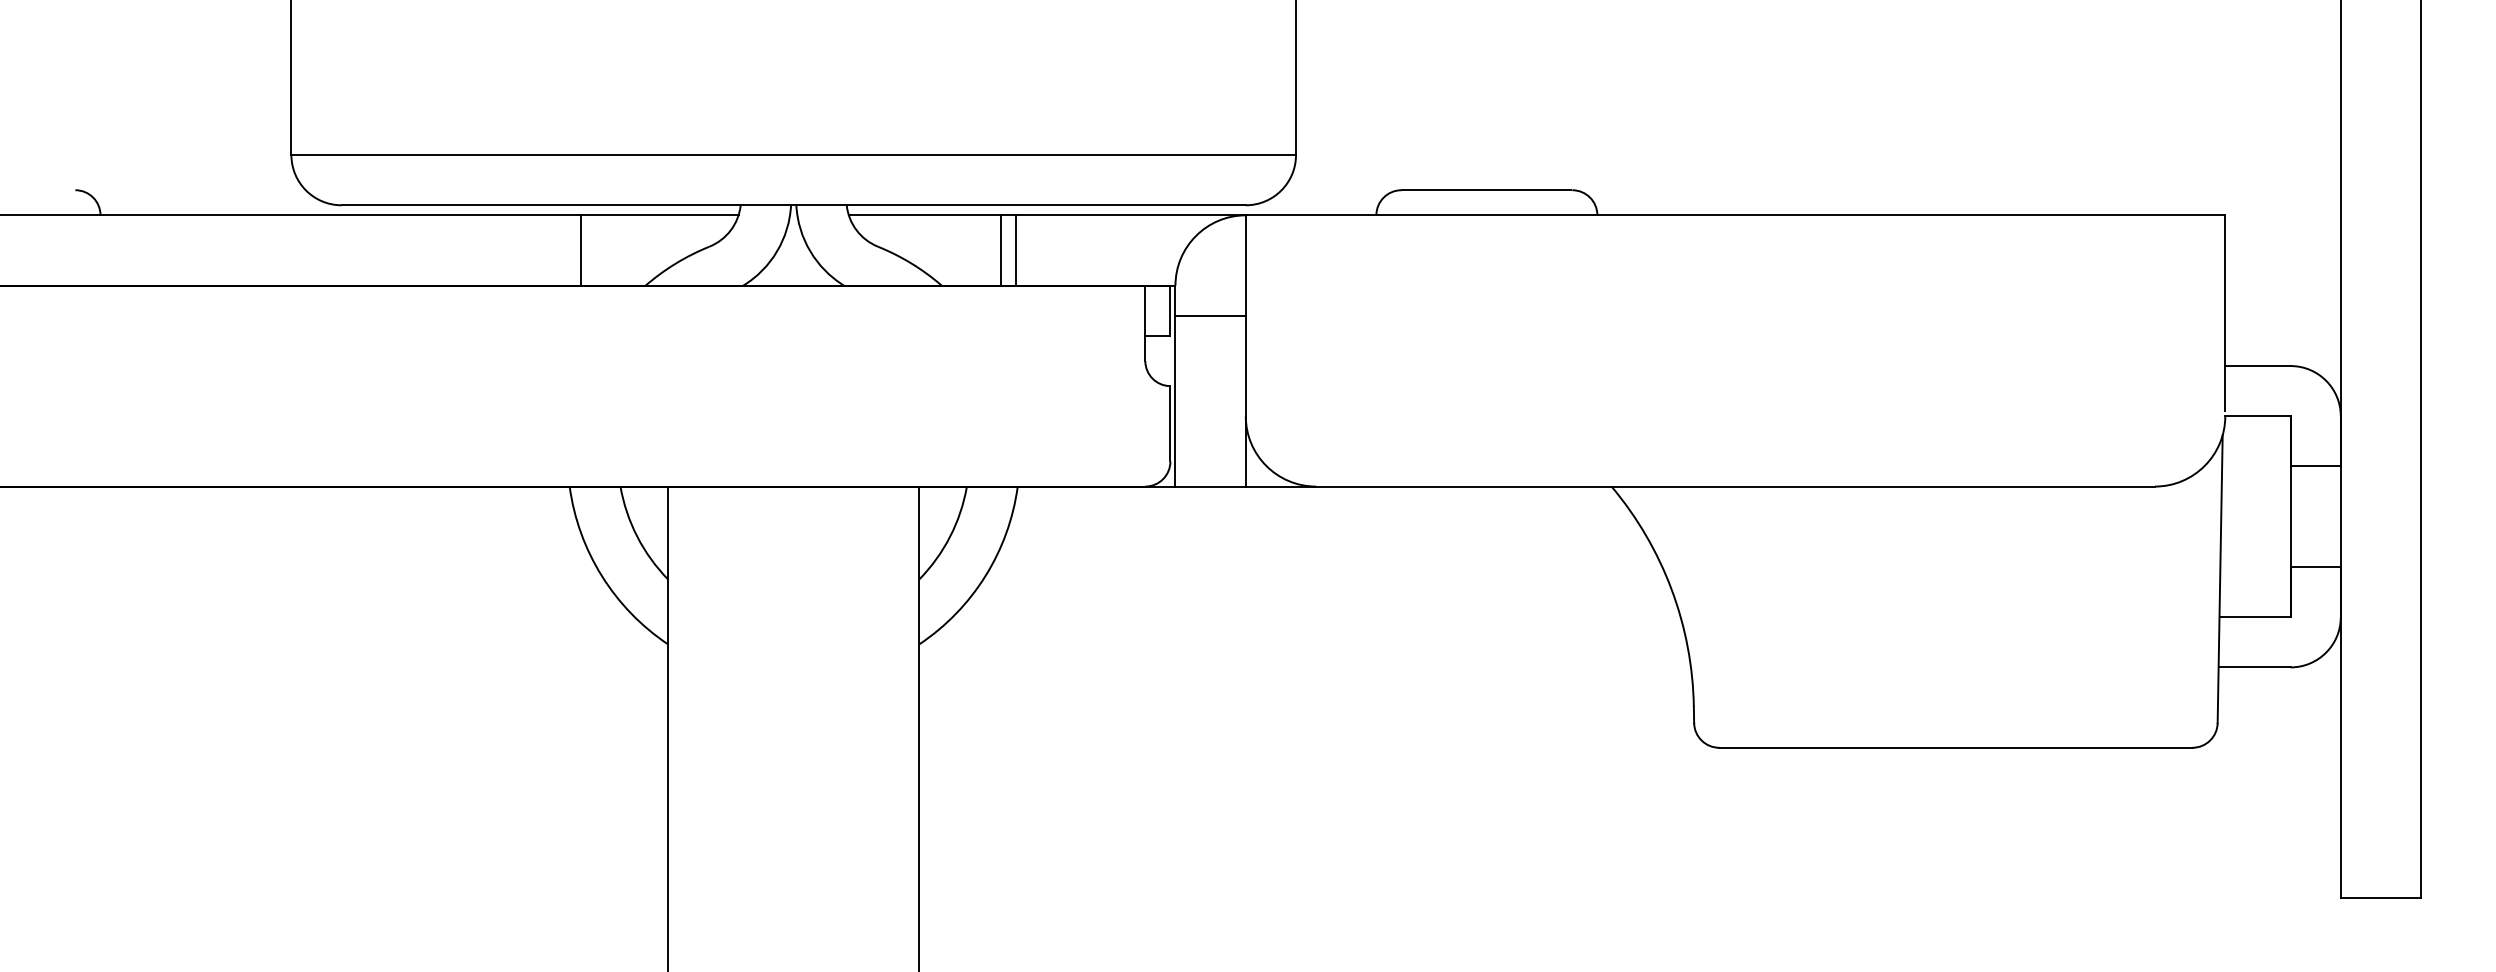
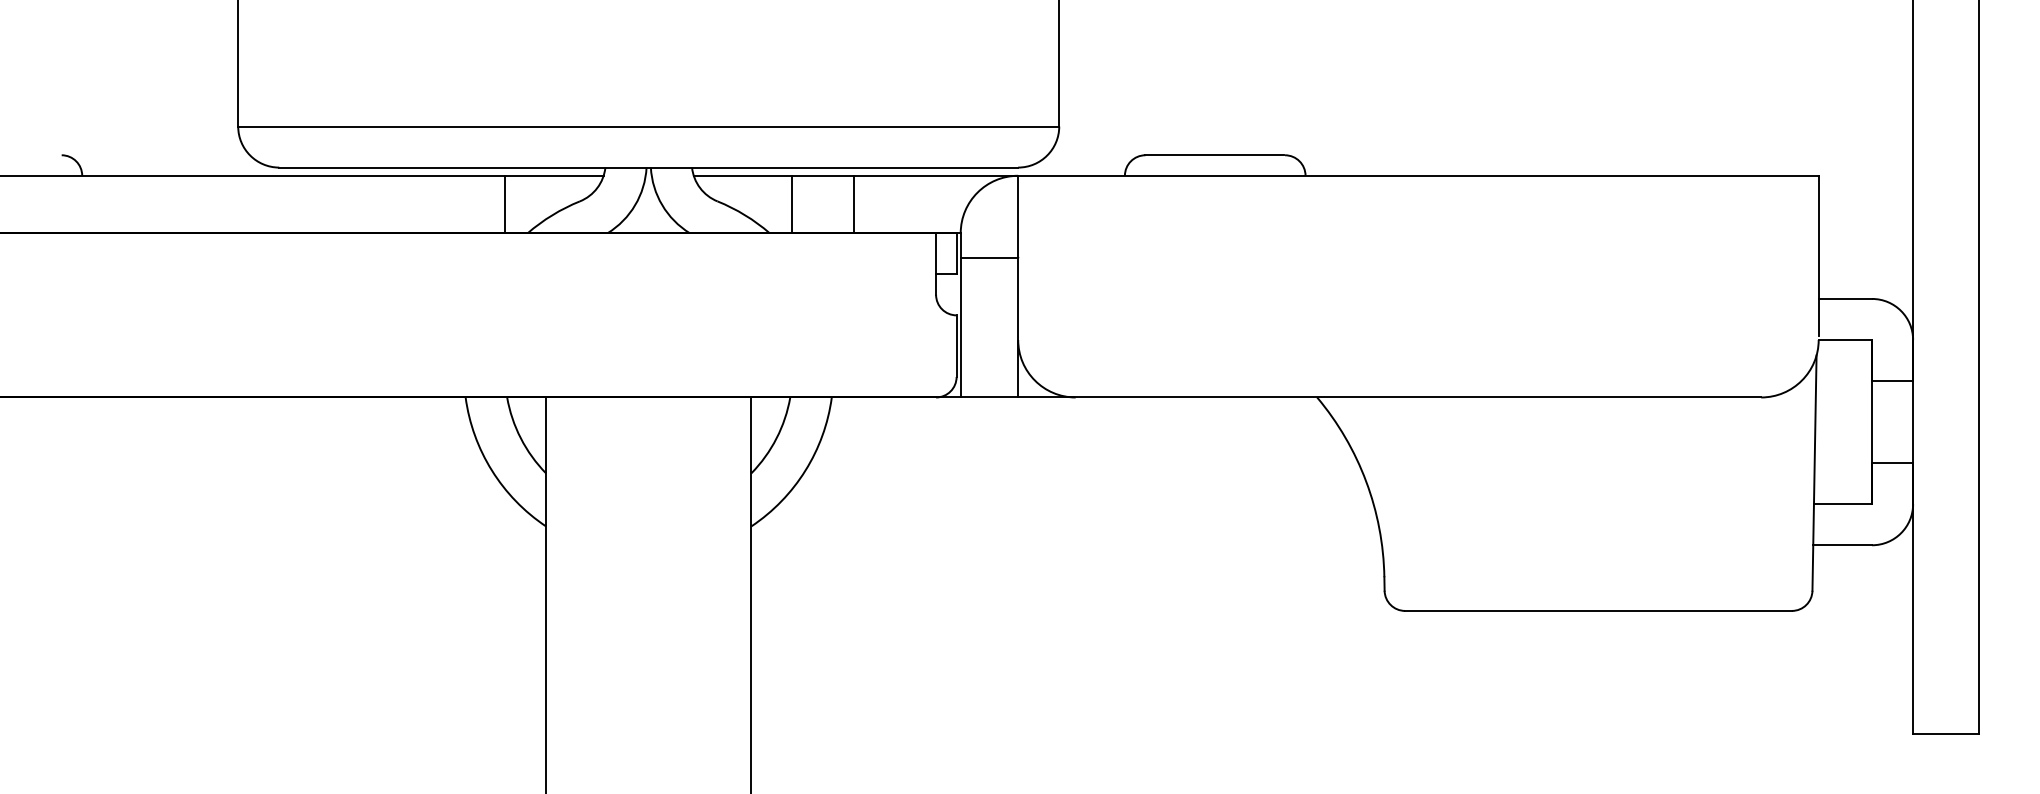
line: (581, 250) -> (505, 204), moved
line: (1000, 250) -> (853, 204), moved
line: (1016, 250) -> (792, 204), moved

